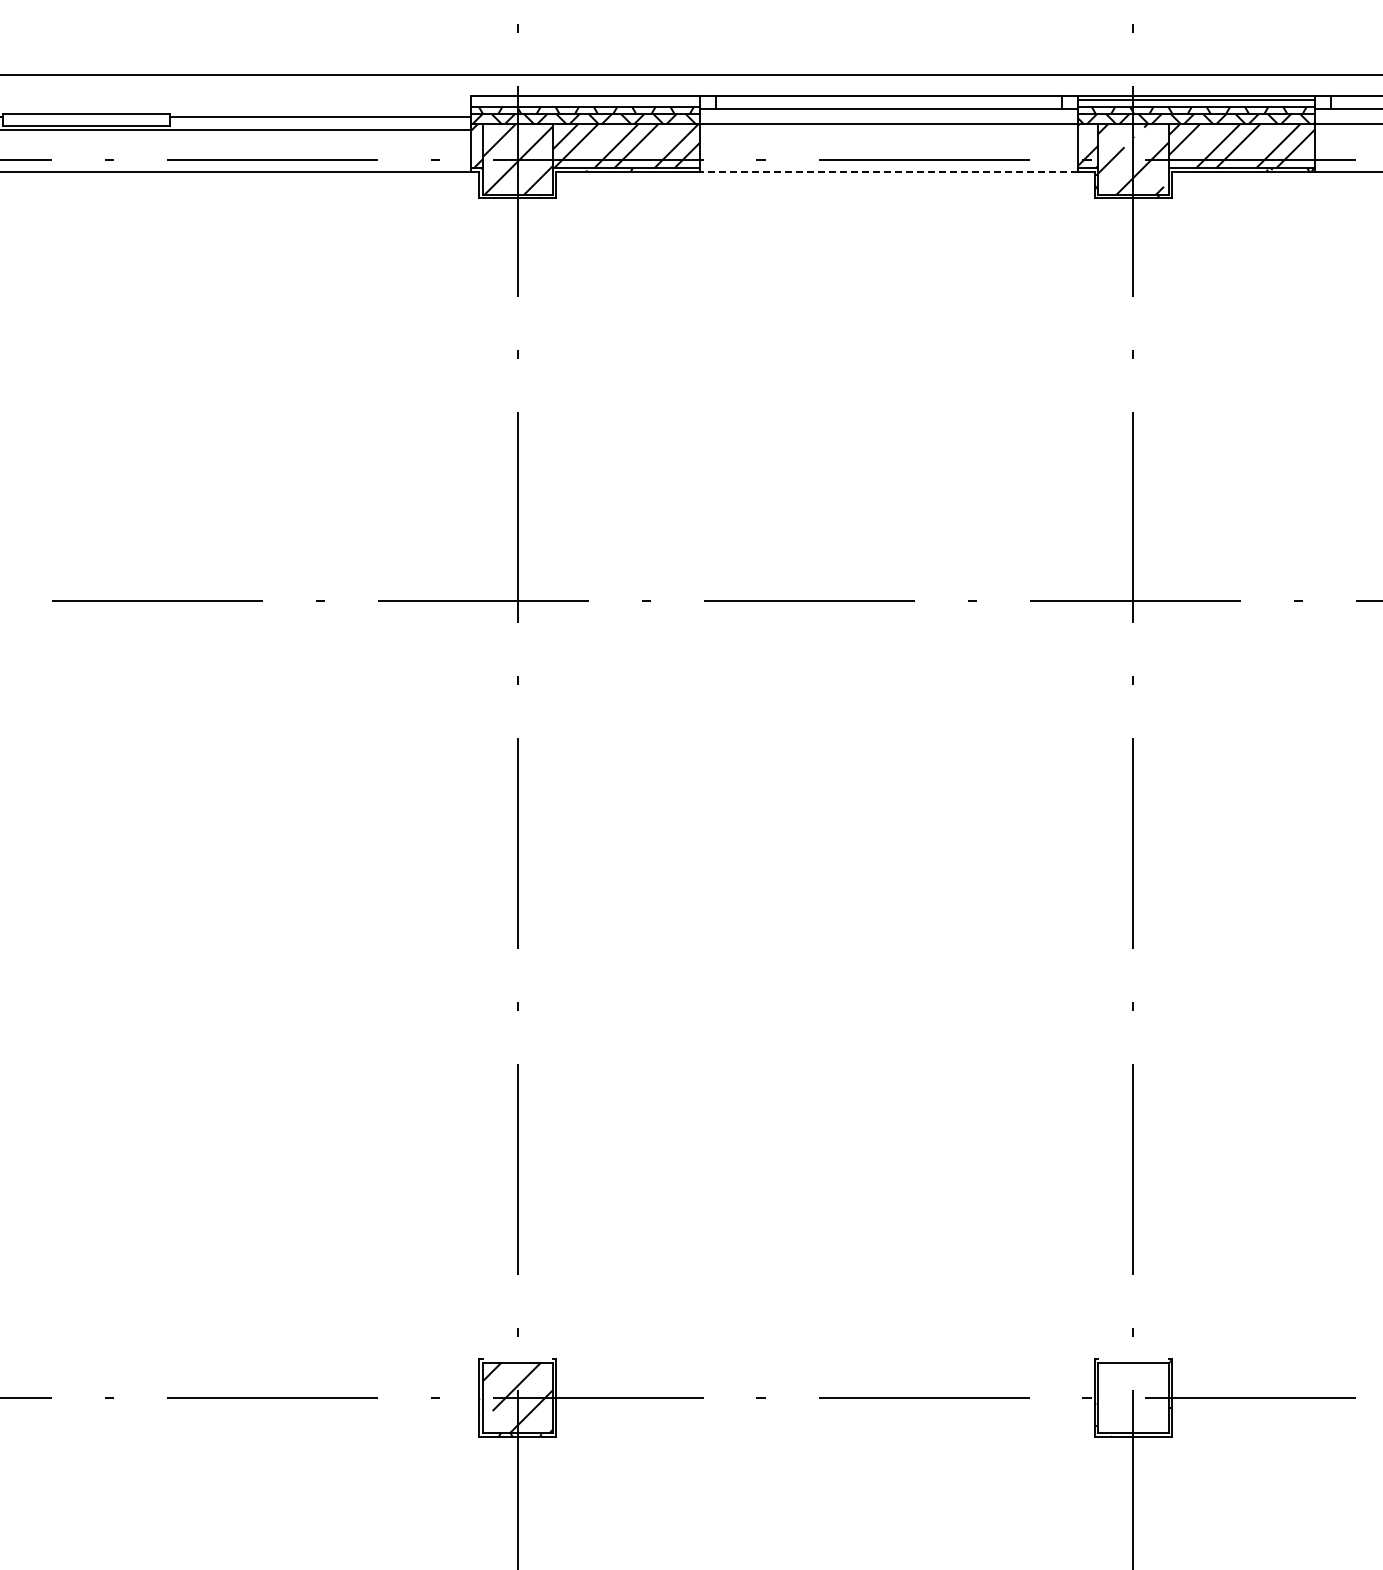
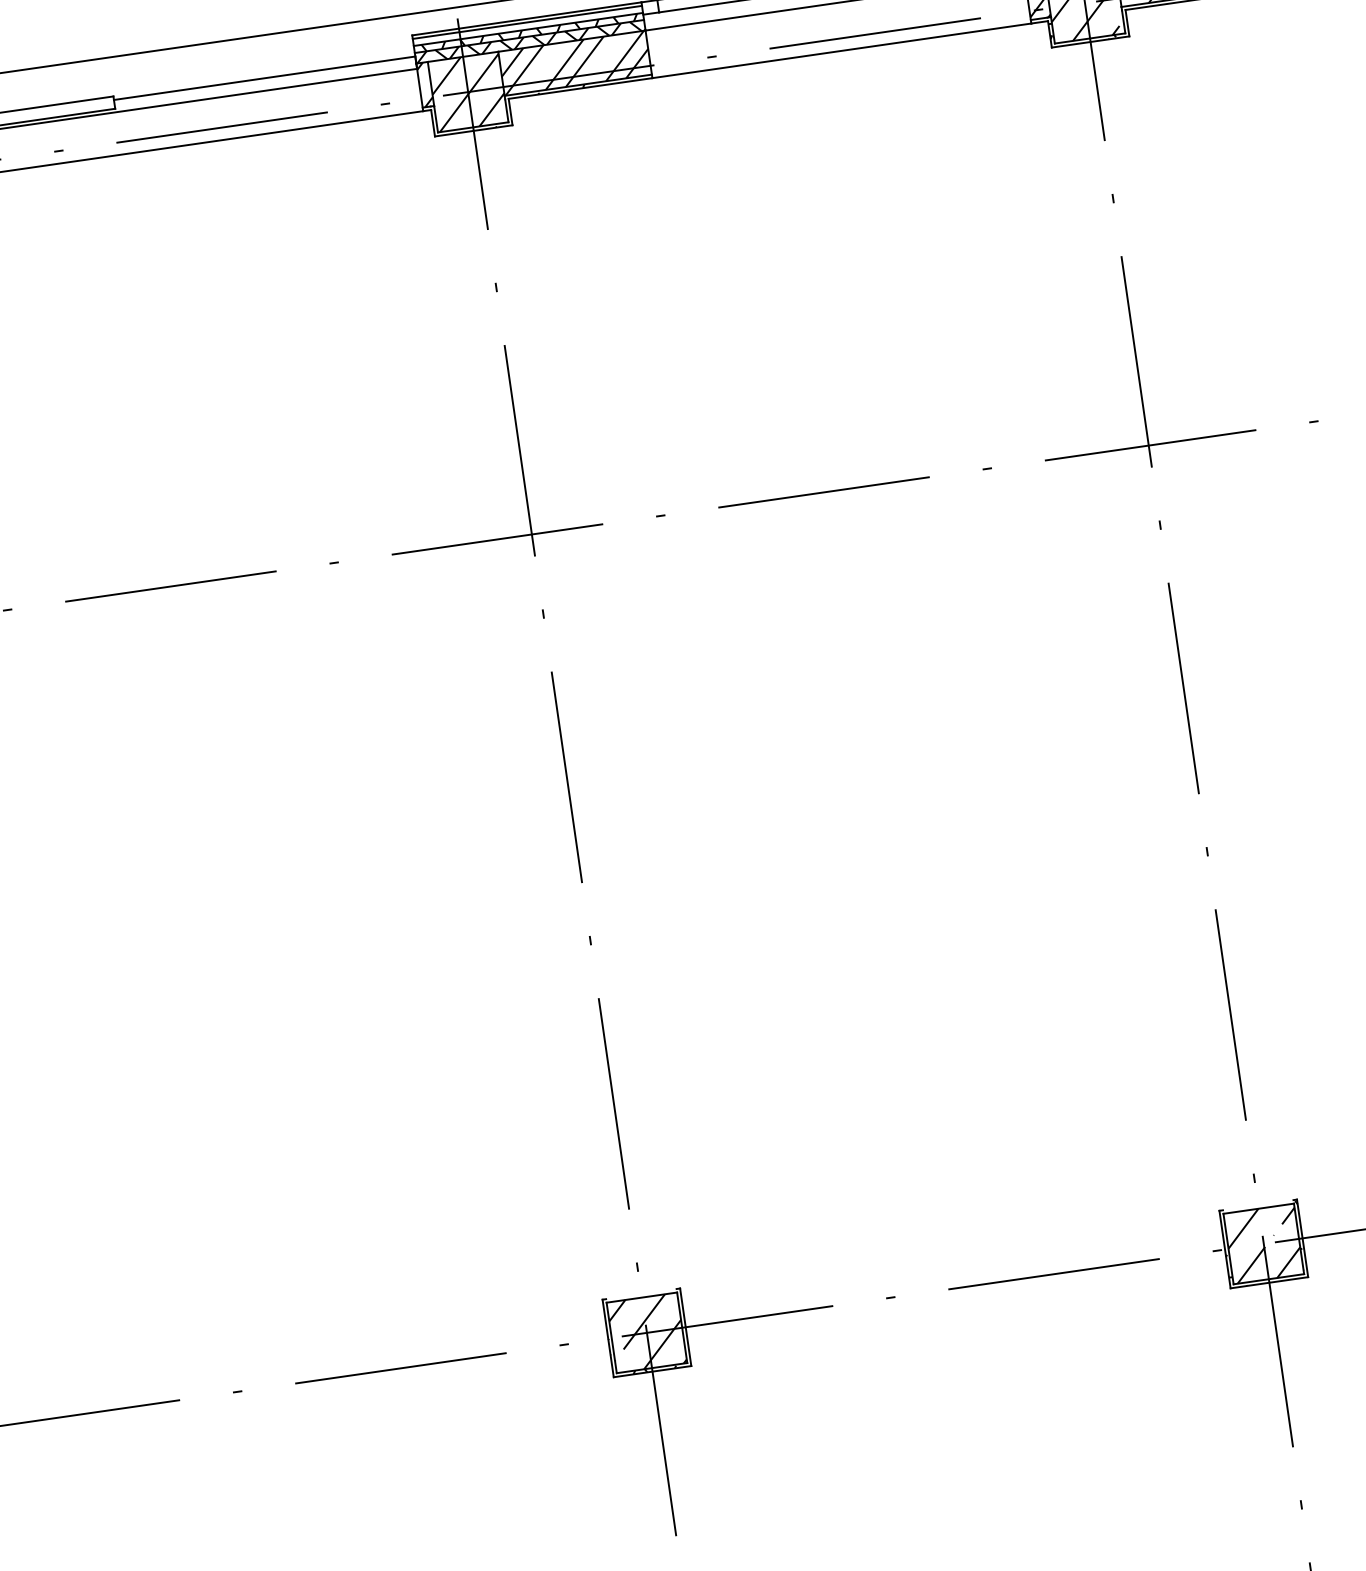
line: (585, 99) -> (527, 22), added
line: (888, 171) -> (841, 50), dashed -> solid
hatch: (1133, 1397) -> (1263, 1243), added

